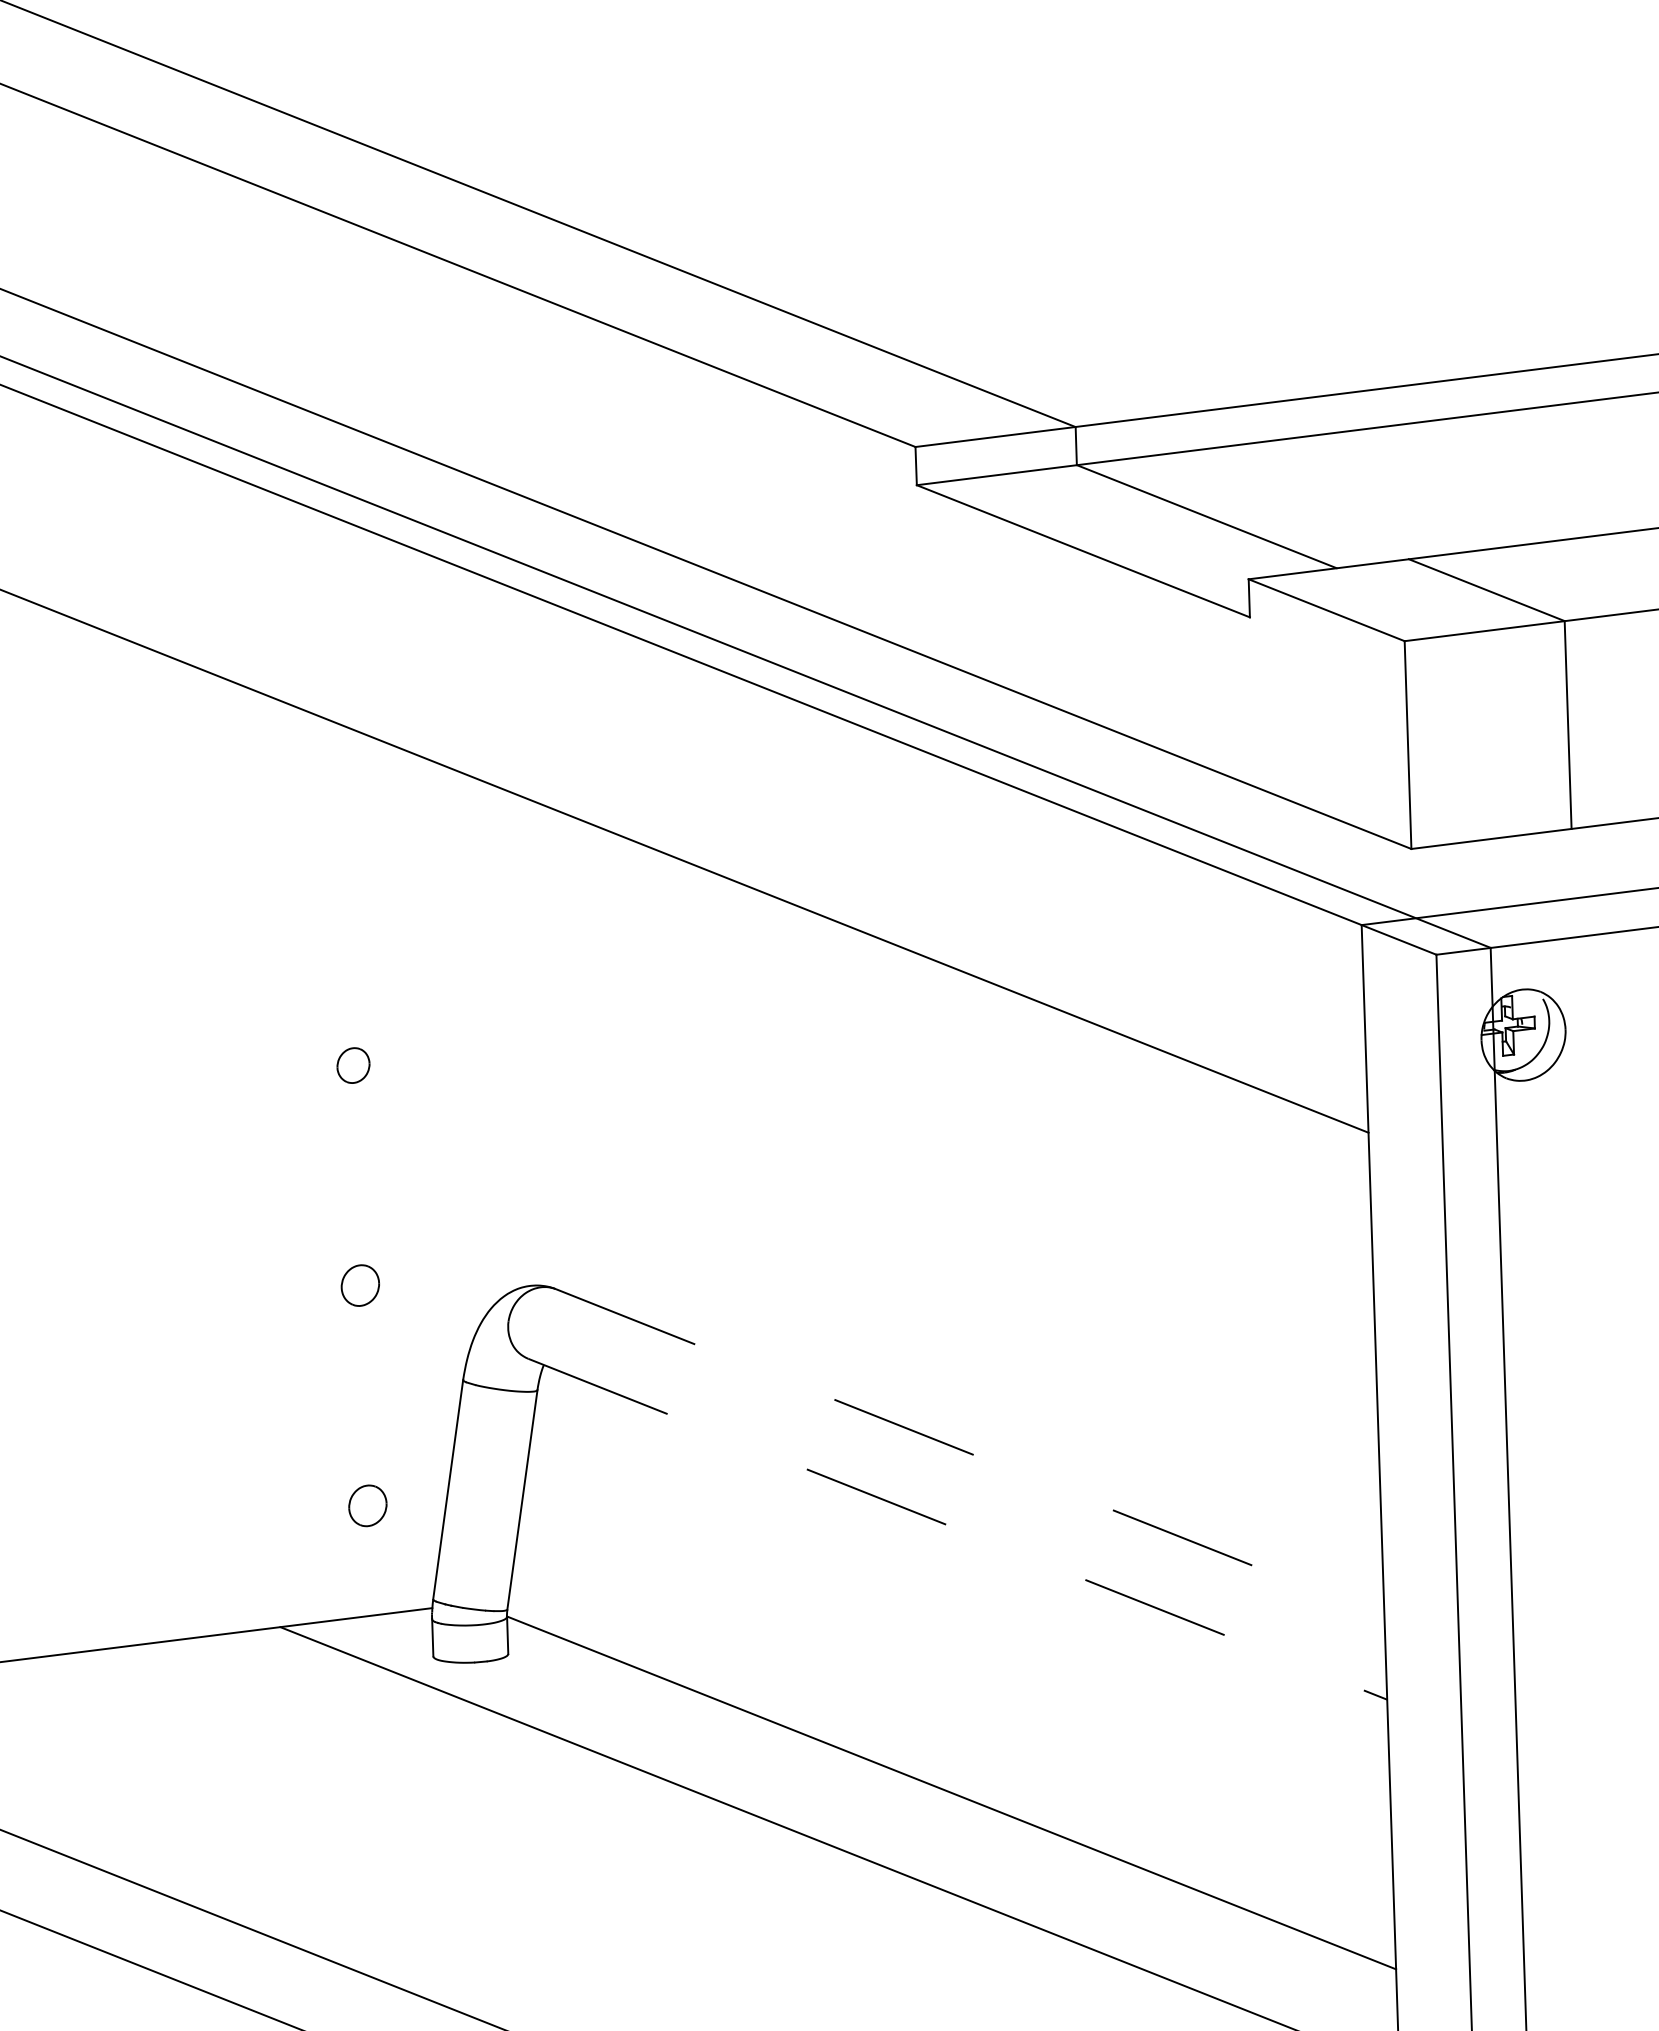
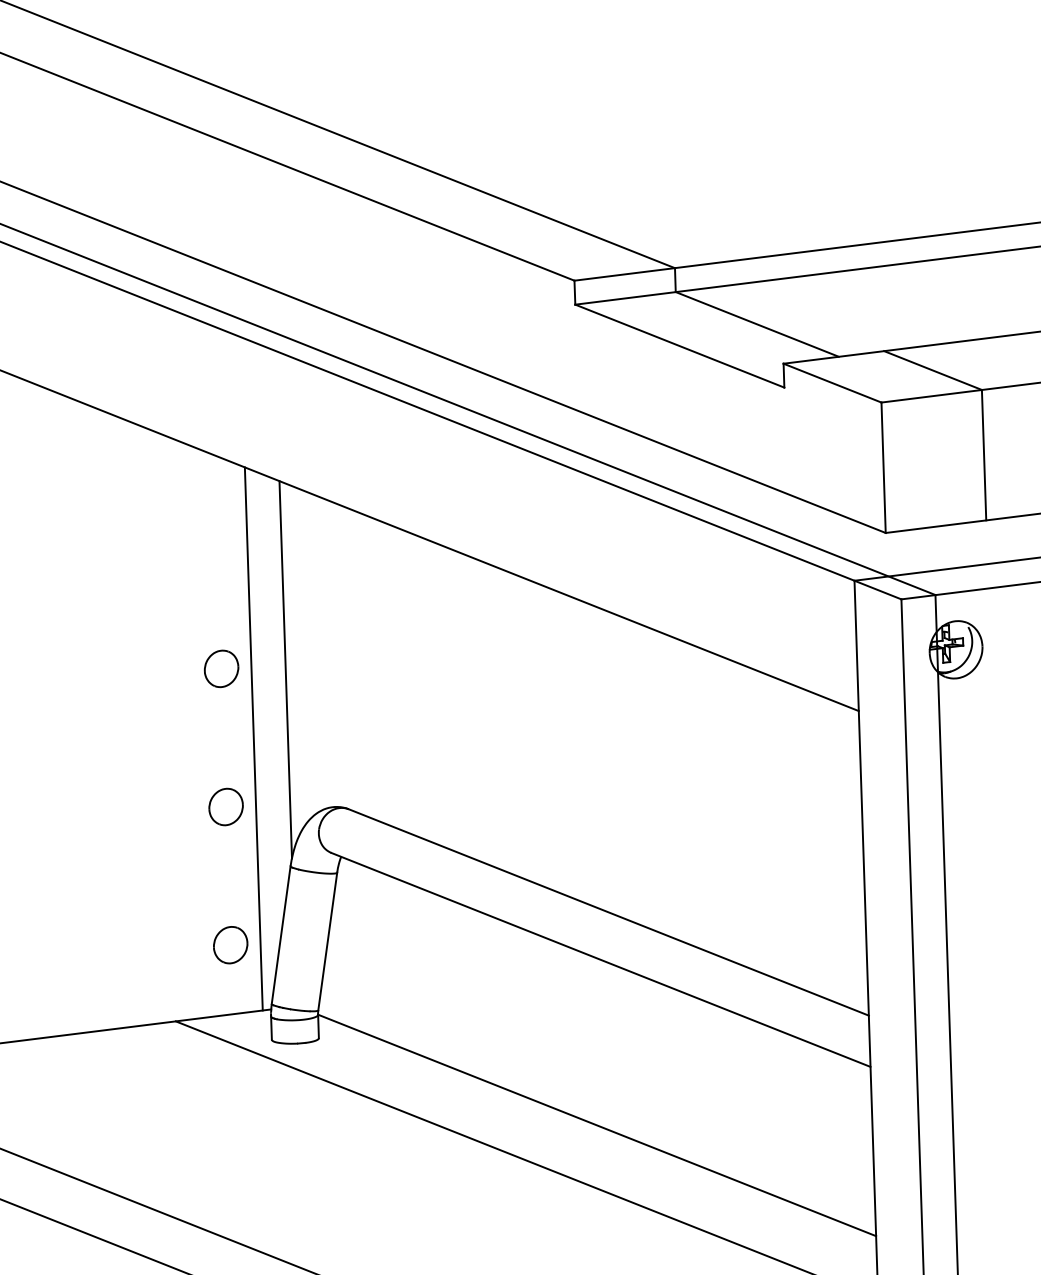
part: (353, 1064) -> (221, 668), size x1.67
line: (455, 1066) -> (285, 669), added
line: (404, 1176) -> (253, 738), added
part: (359, 1284) -> (225, 806), size x1.43
line: (969, 1453) -> (608, 912), dashed -> solid
part: (367, 1506) -> (230, 945), size x1.43
line: (956, 1528) -> (600, 959), dashed -> solid

